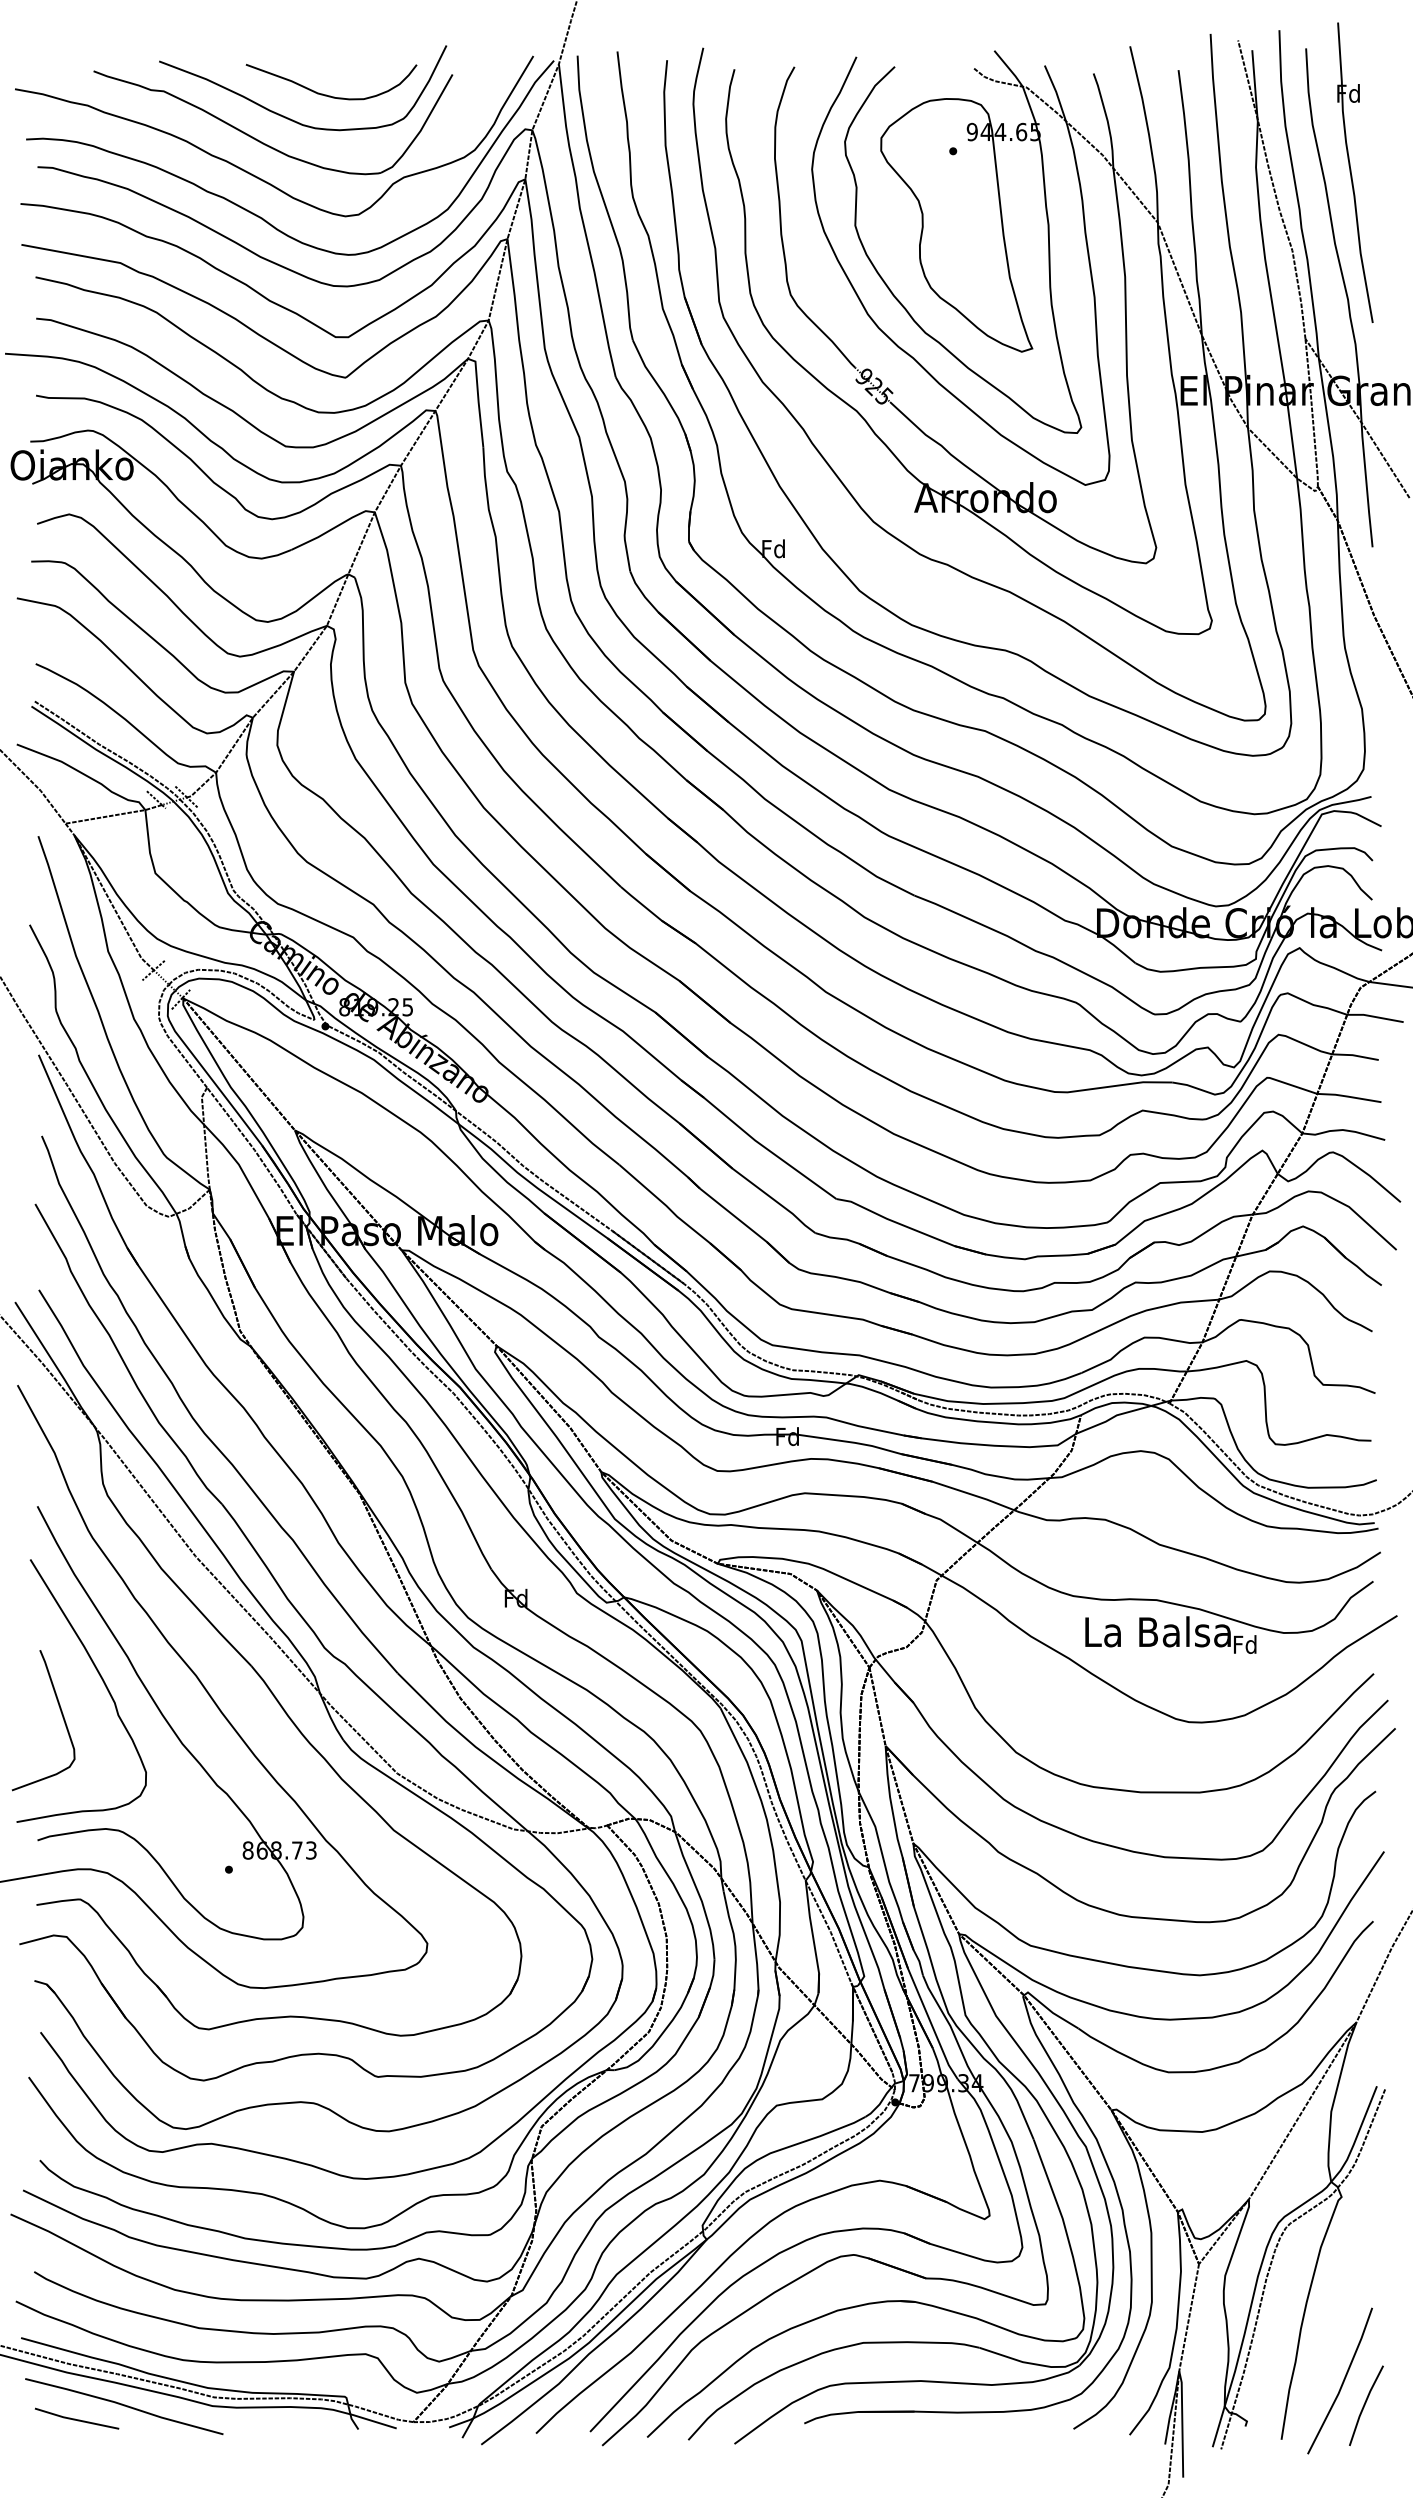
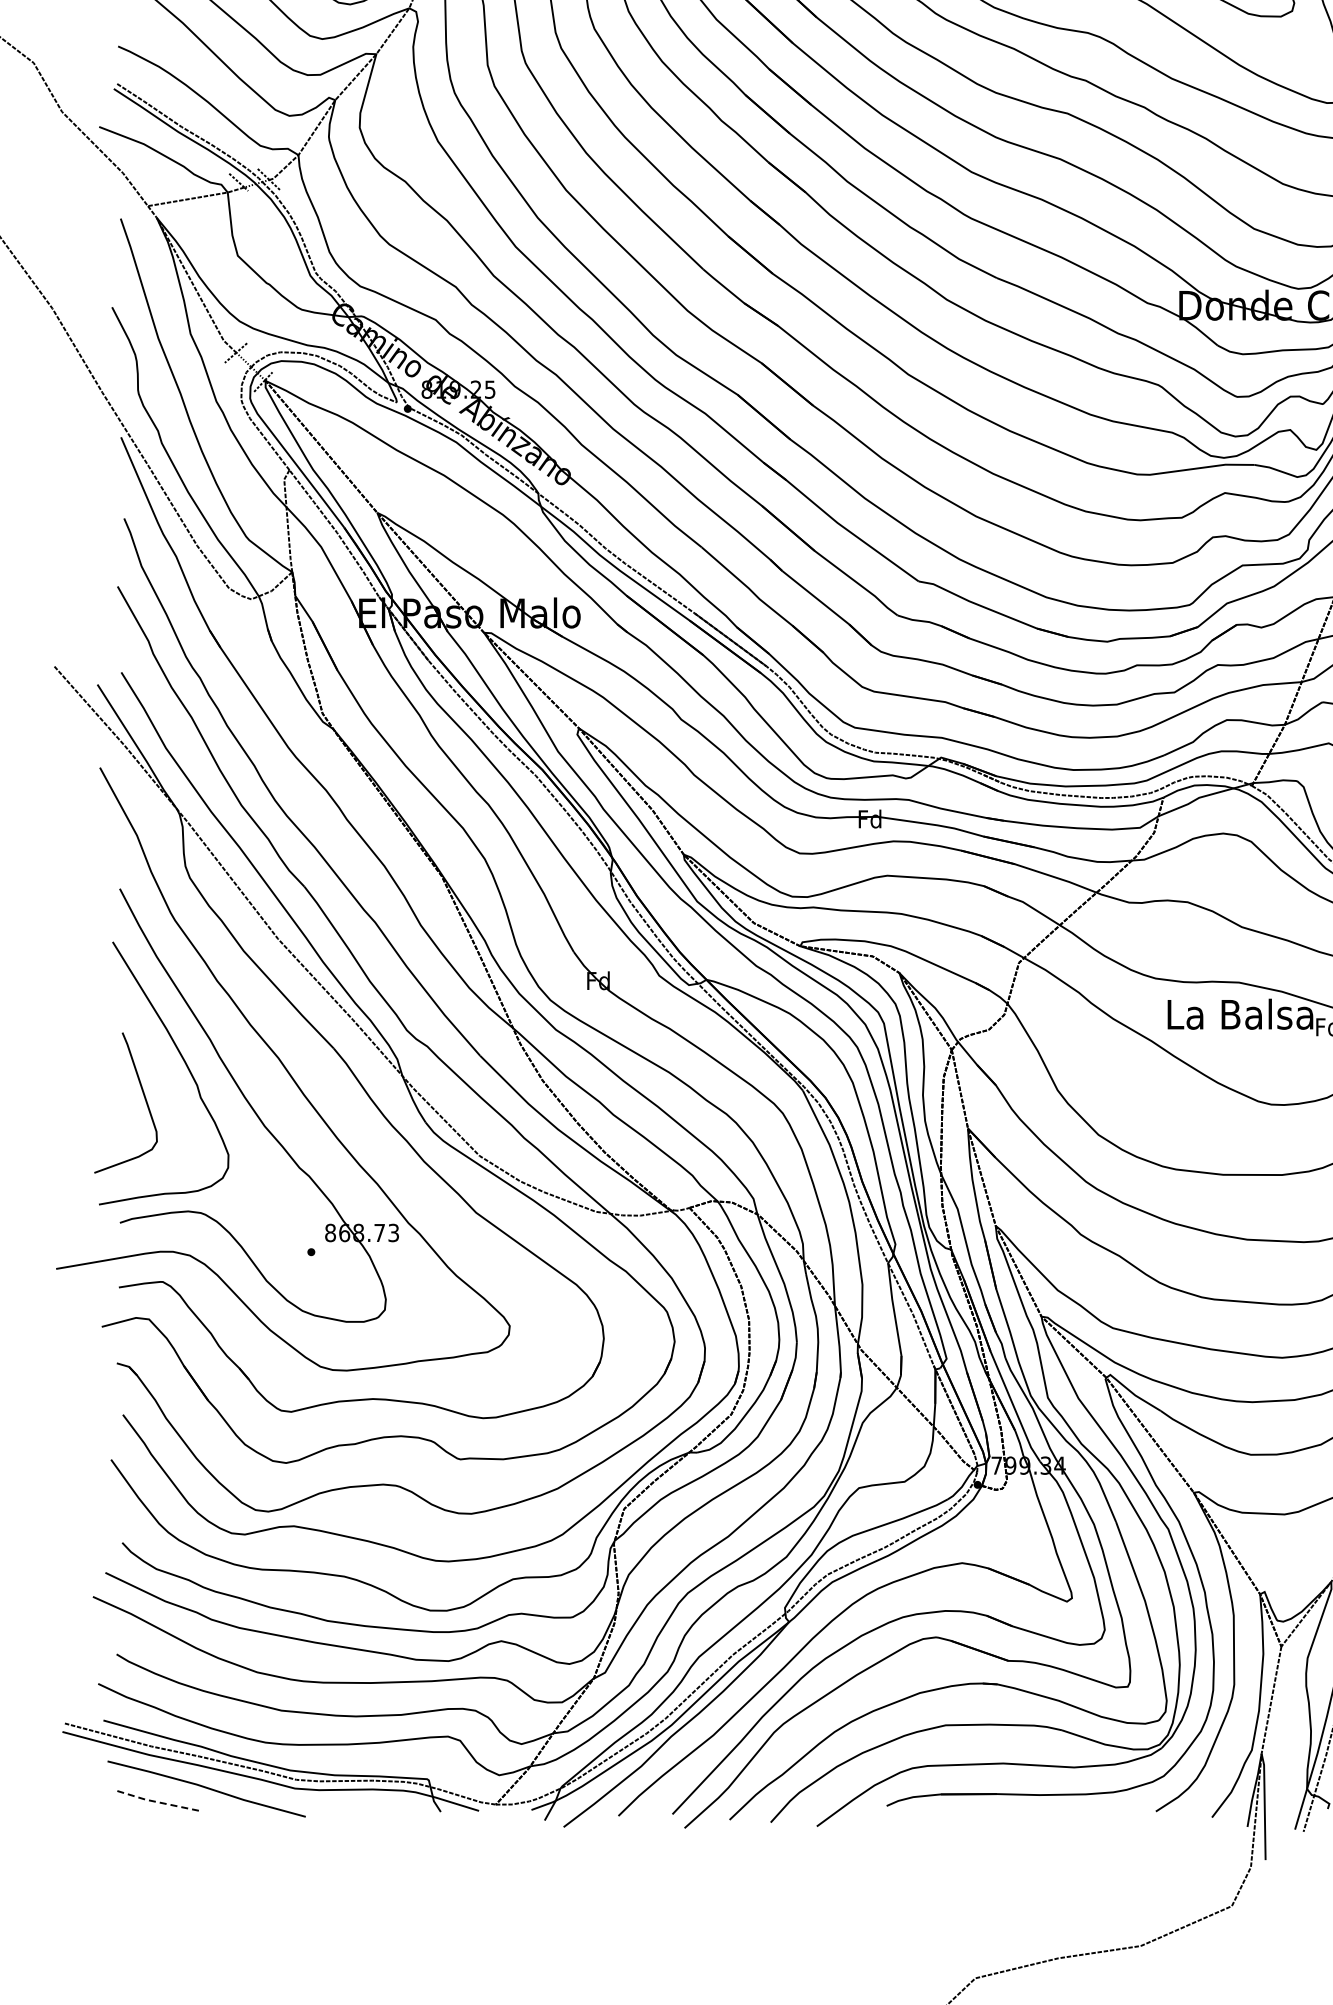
line: (76, 2419) -> (158, 1801), solid -> dashed

